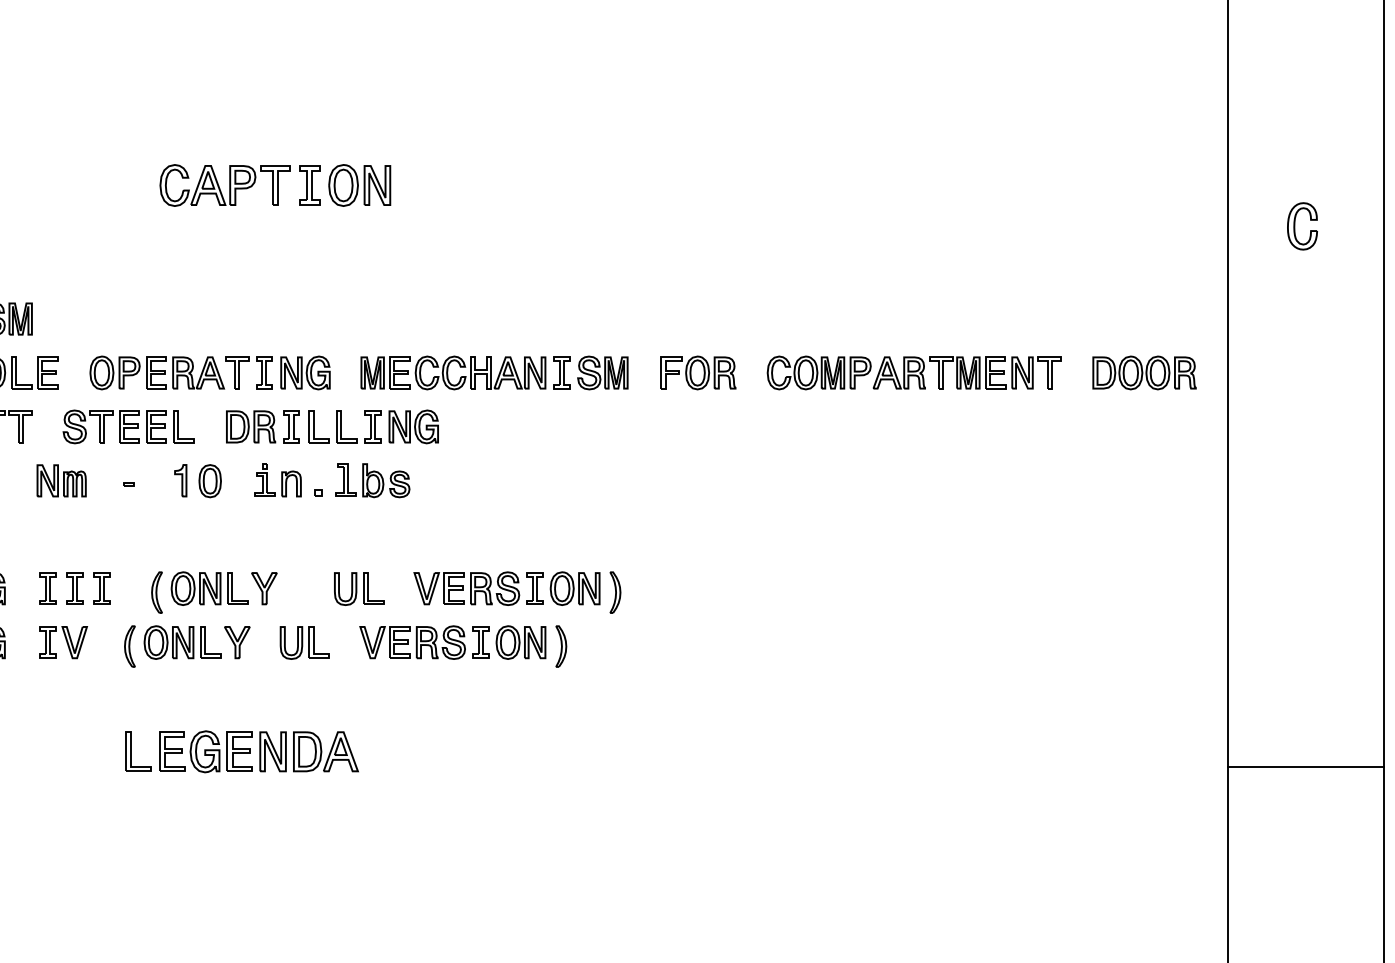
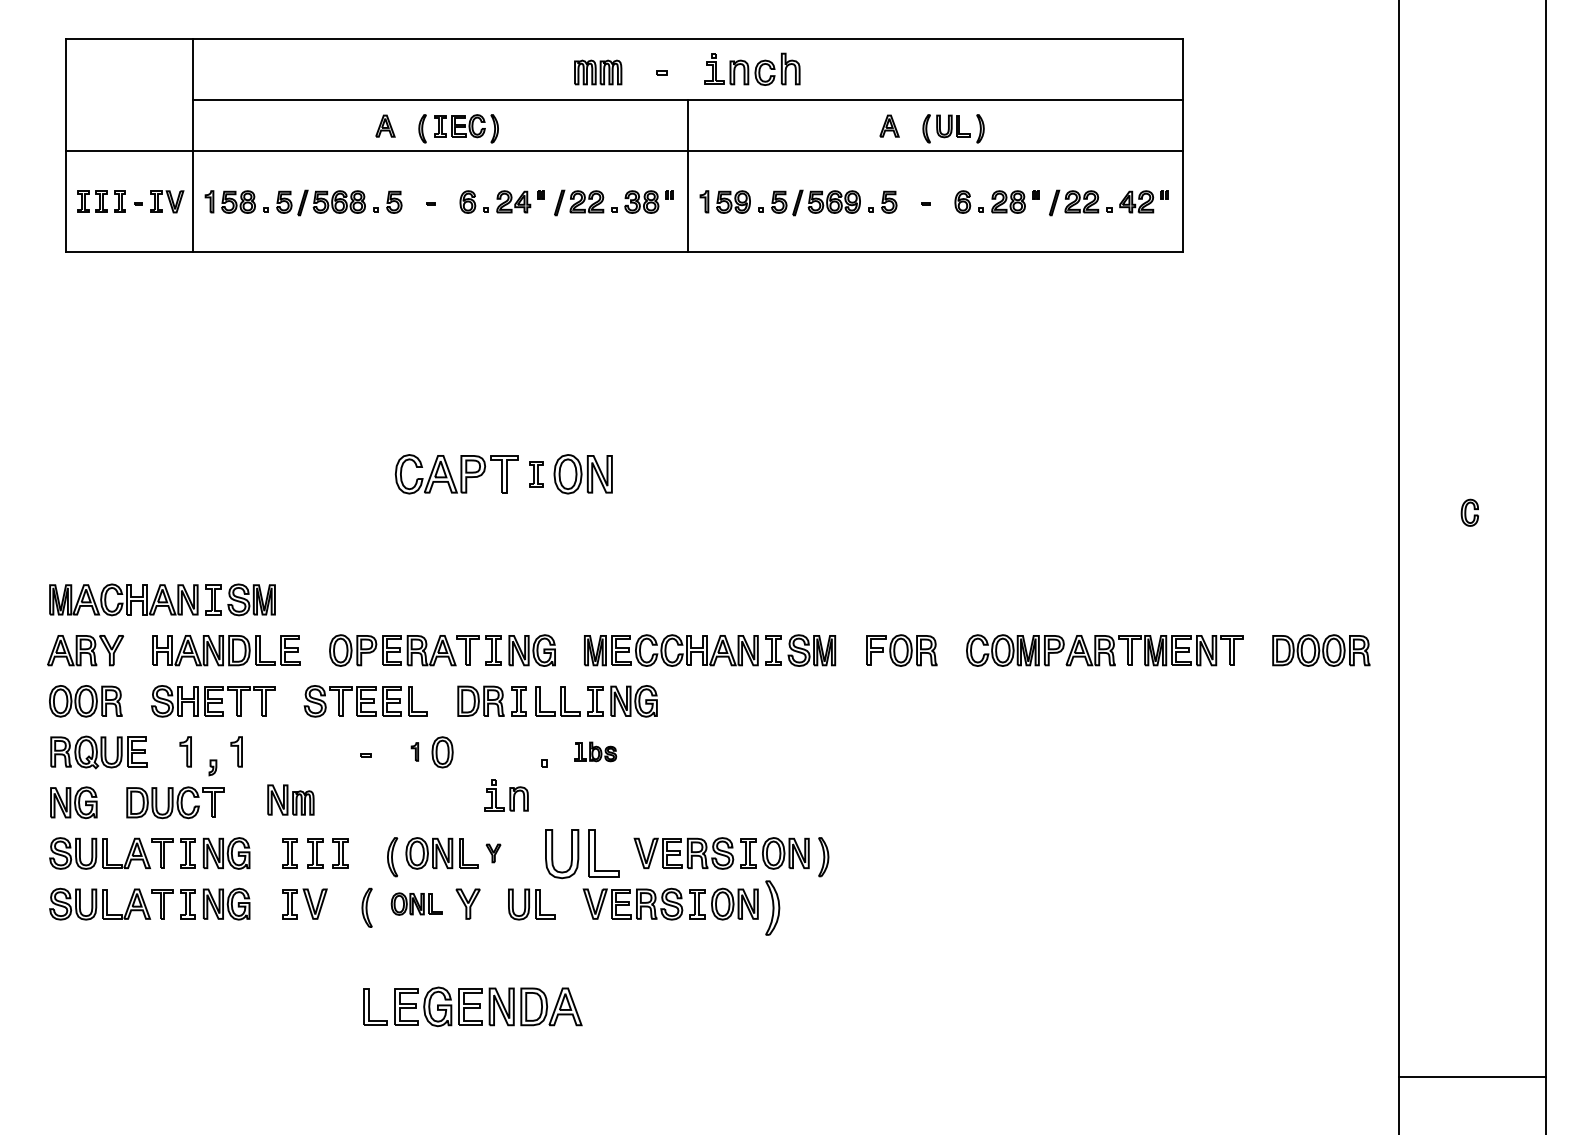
part: (308, 185) -> (535, 474), size x0.7
part: (1302, 226) -> (1469, 512), size x0.6
part: (61, 480) -> (290, 799), moved
part: (180, 480) -> (414, 751), size x0.6
part: (278, 480) -> (506, 795), moved
part: (372, 480) -> (595, 751), size x0.6
part: (264, 588) -> (493, 853), size x0.6
part: (358, 588) -> (582, 853), size x1.6
part: (182, 641) -> (416, 903), size x0.7
part: (560, 646) -> (772, 907), size x1.4
line: (1305, 767) -> (1472, 1076), moved

